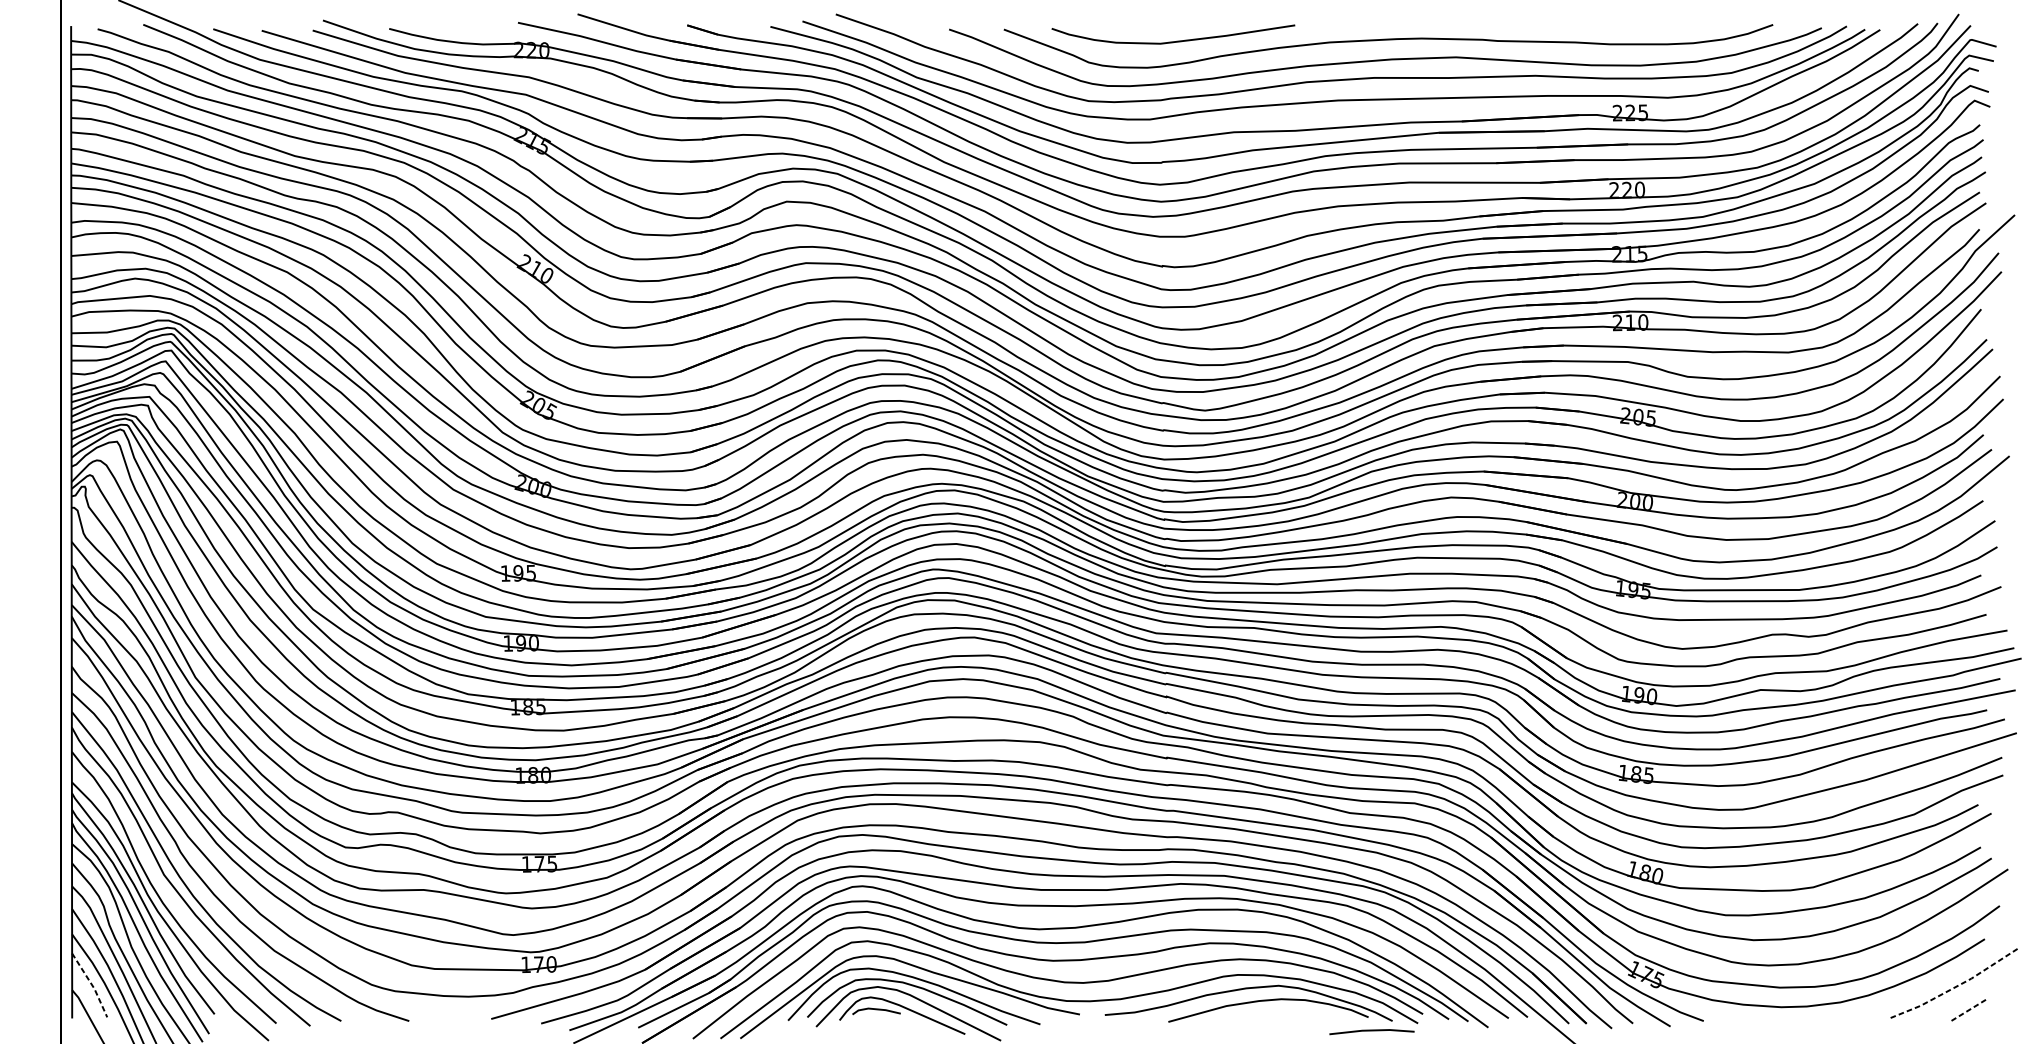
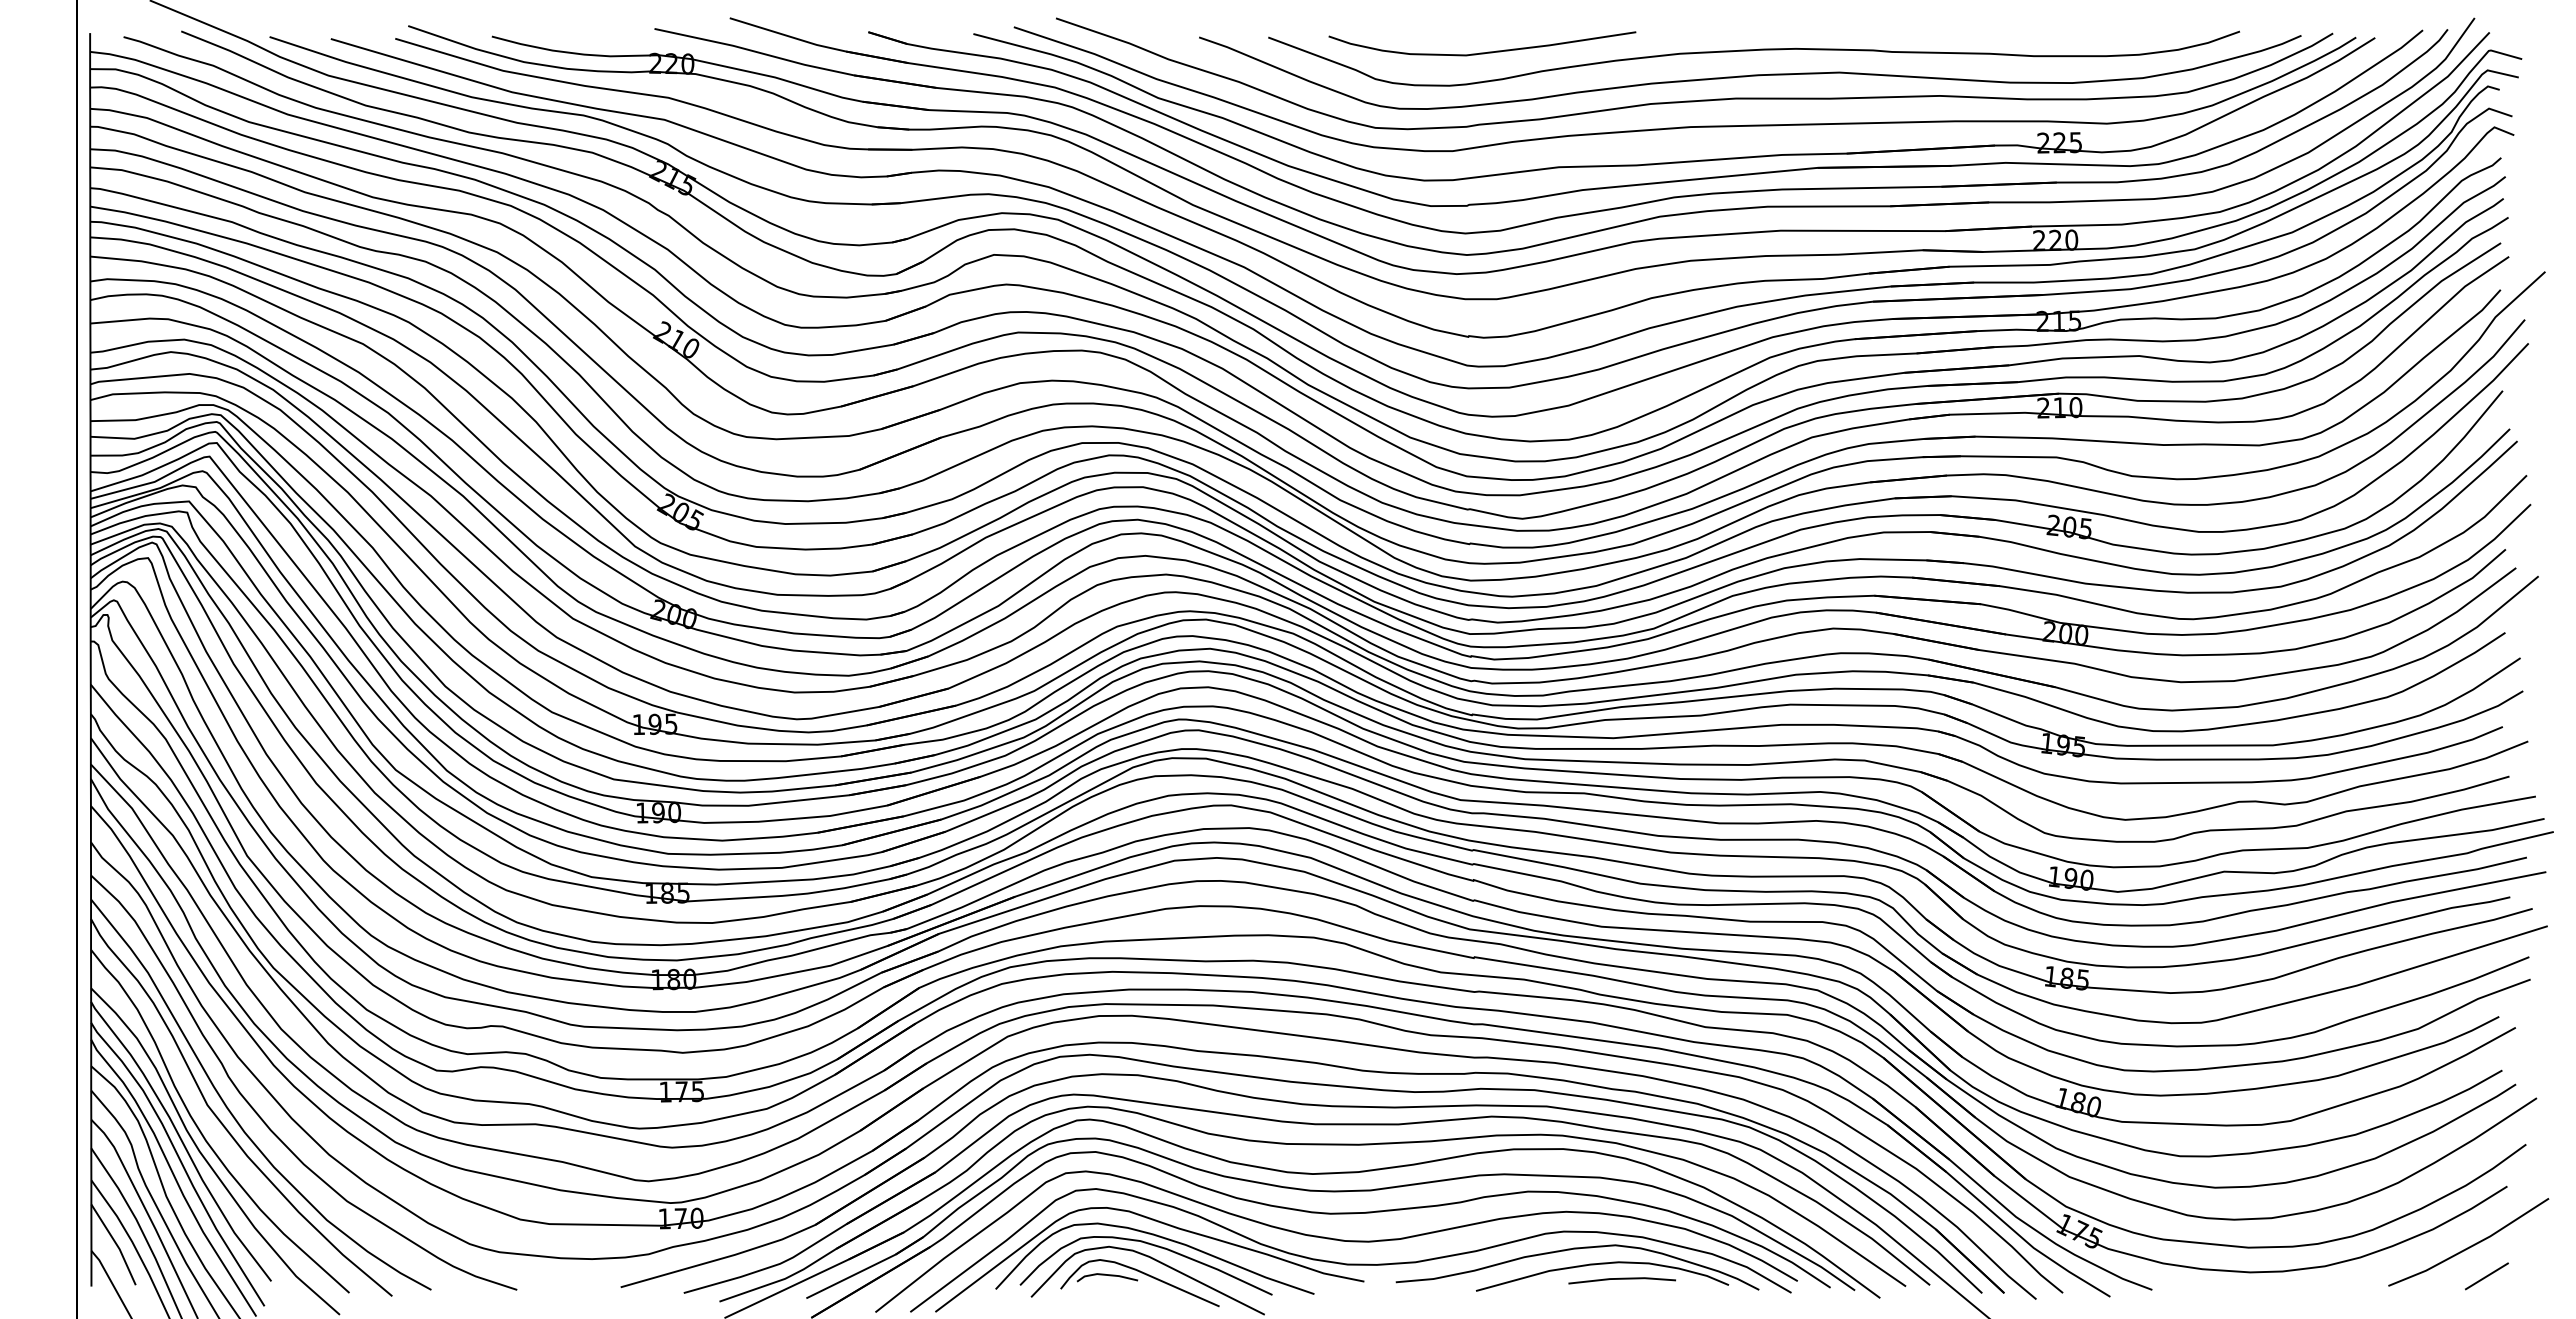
line: (92, 985) -> (116, 1244), dashed -> solid
line: (1955, 986) -> (2470, 1246), dashed -> solid
line: (1968, 1010) -> (2486, 1276), dashed -> solid
line: (1371, 1031) -> (1621, 1279), moved

